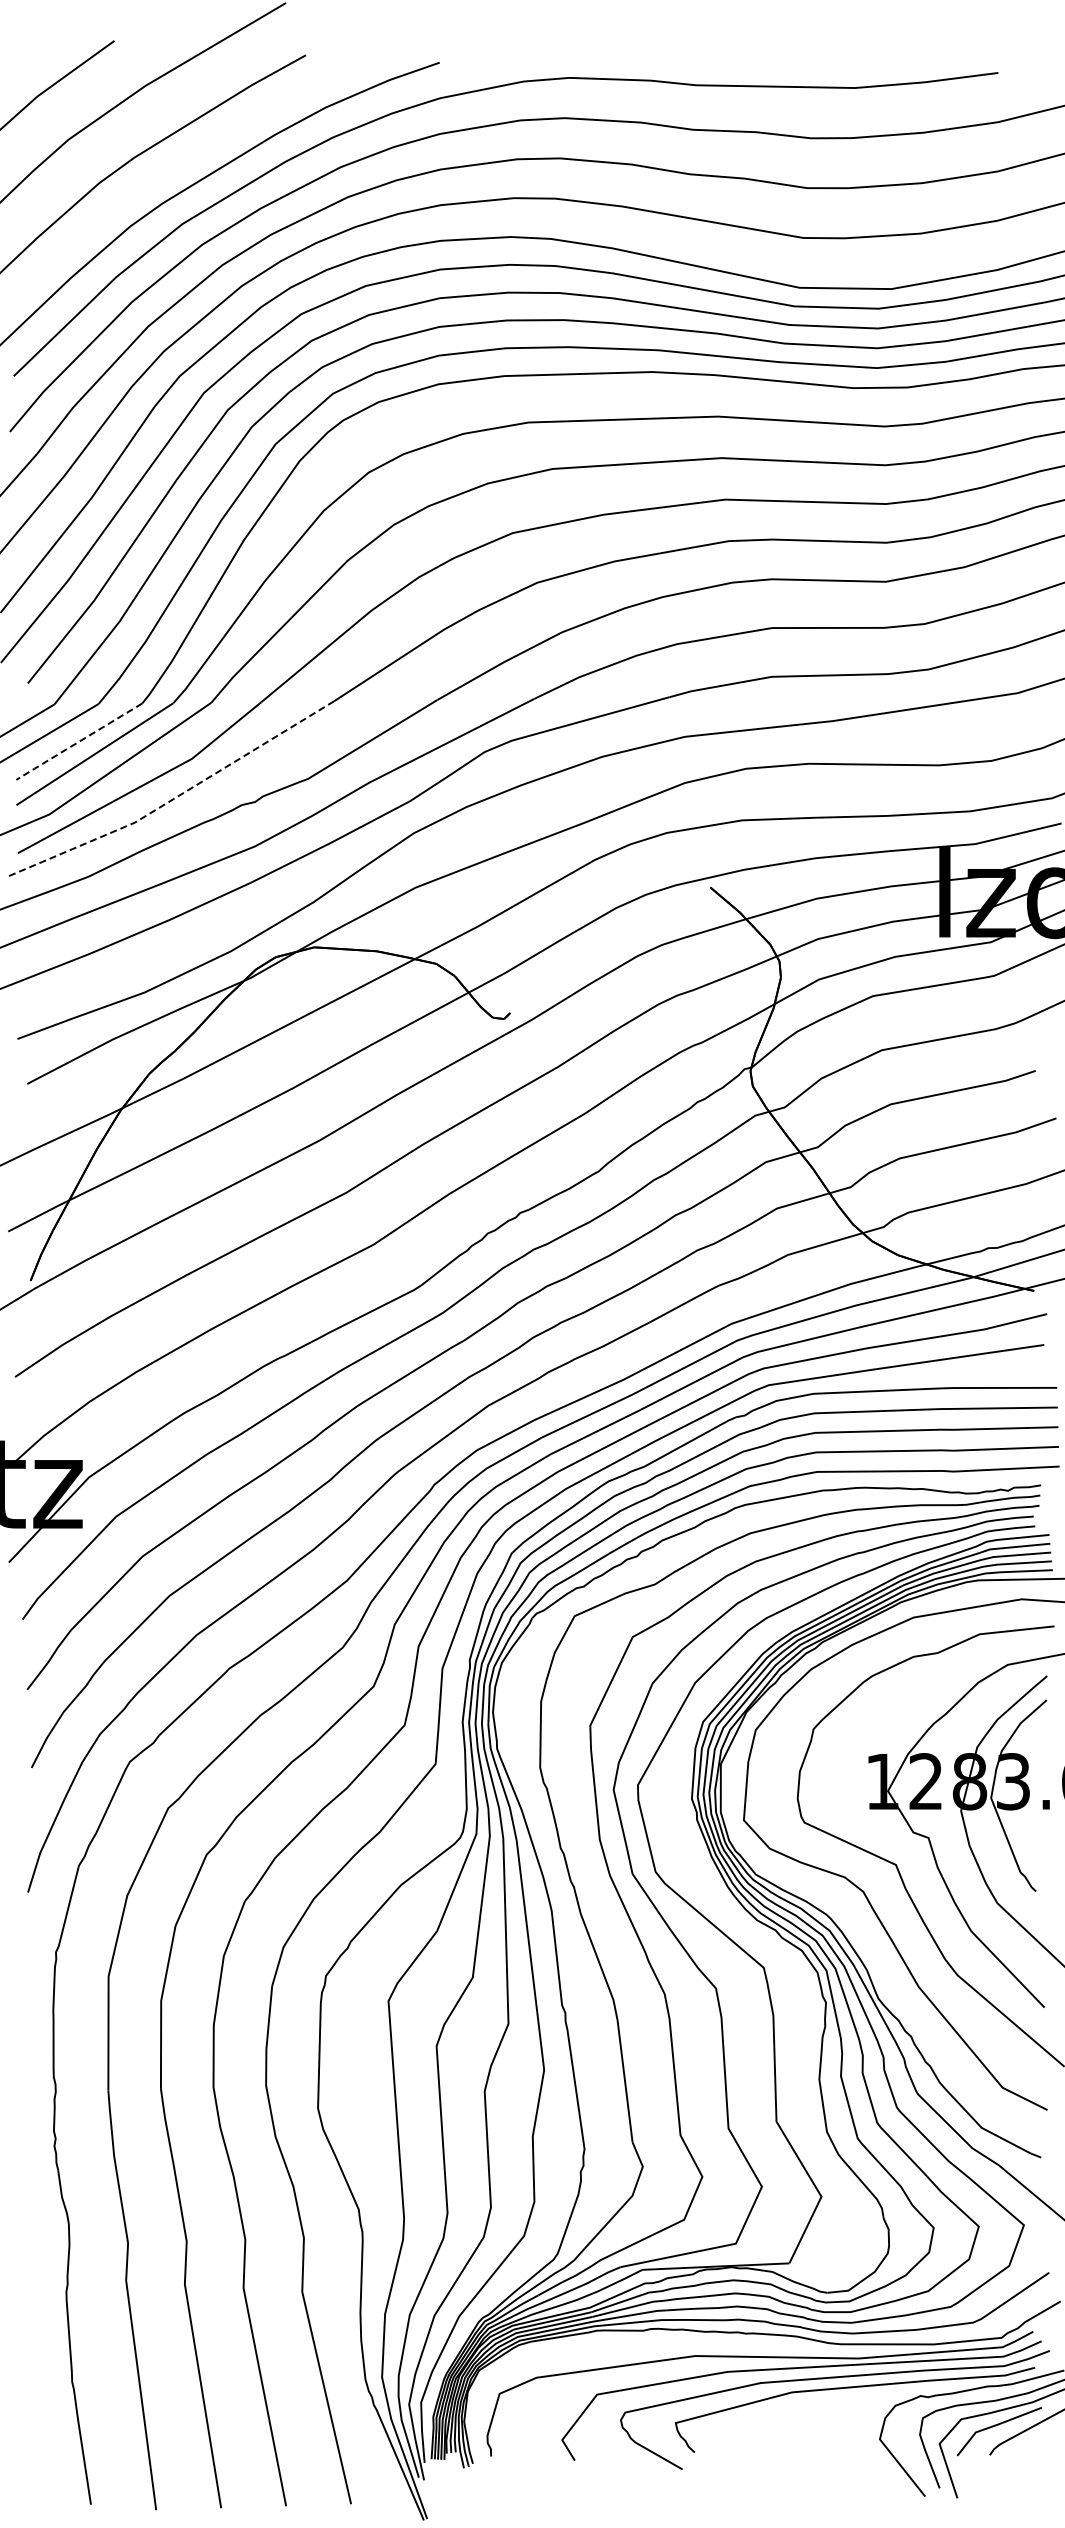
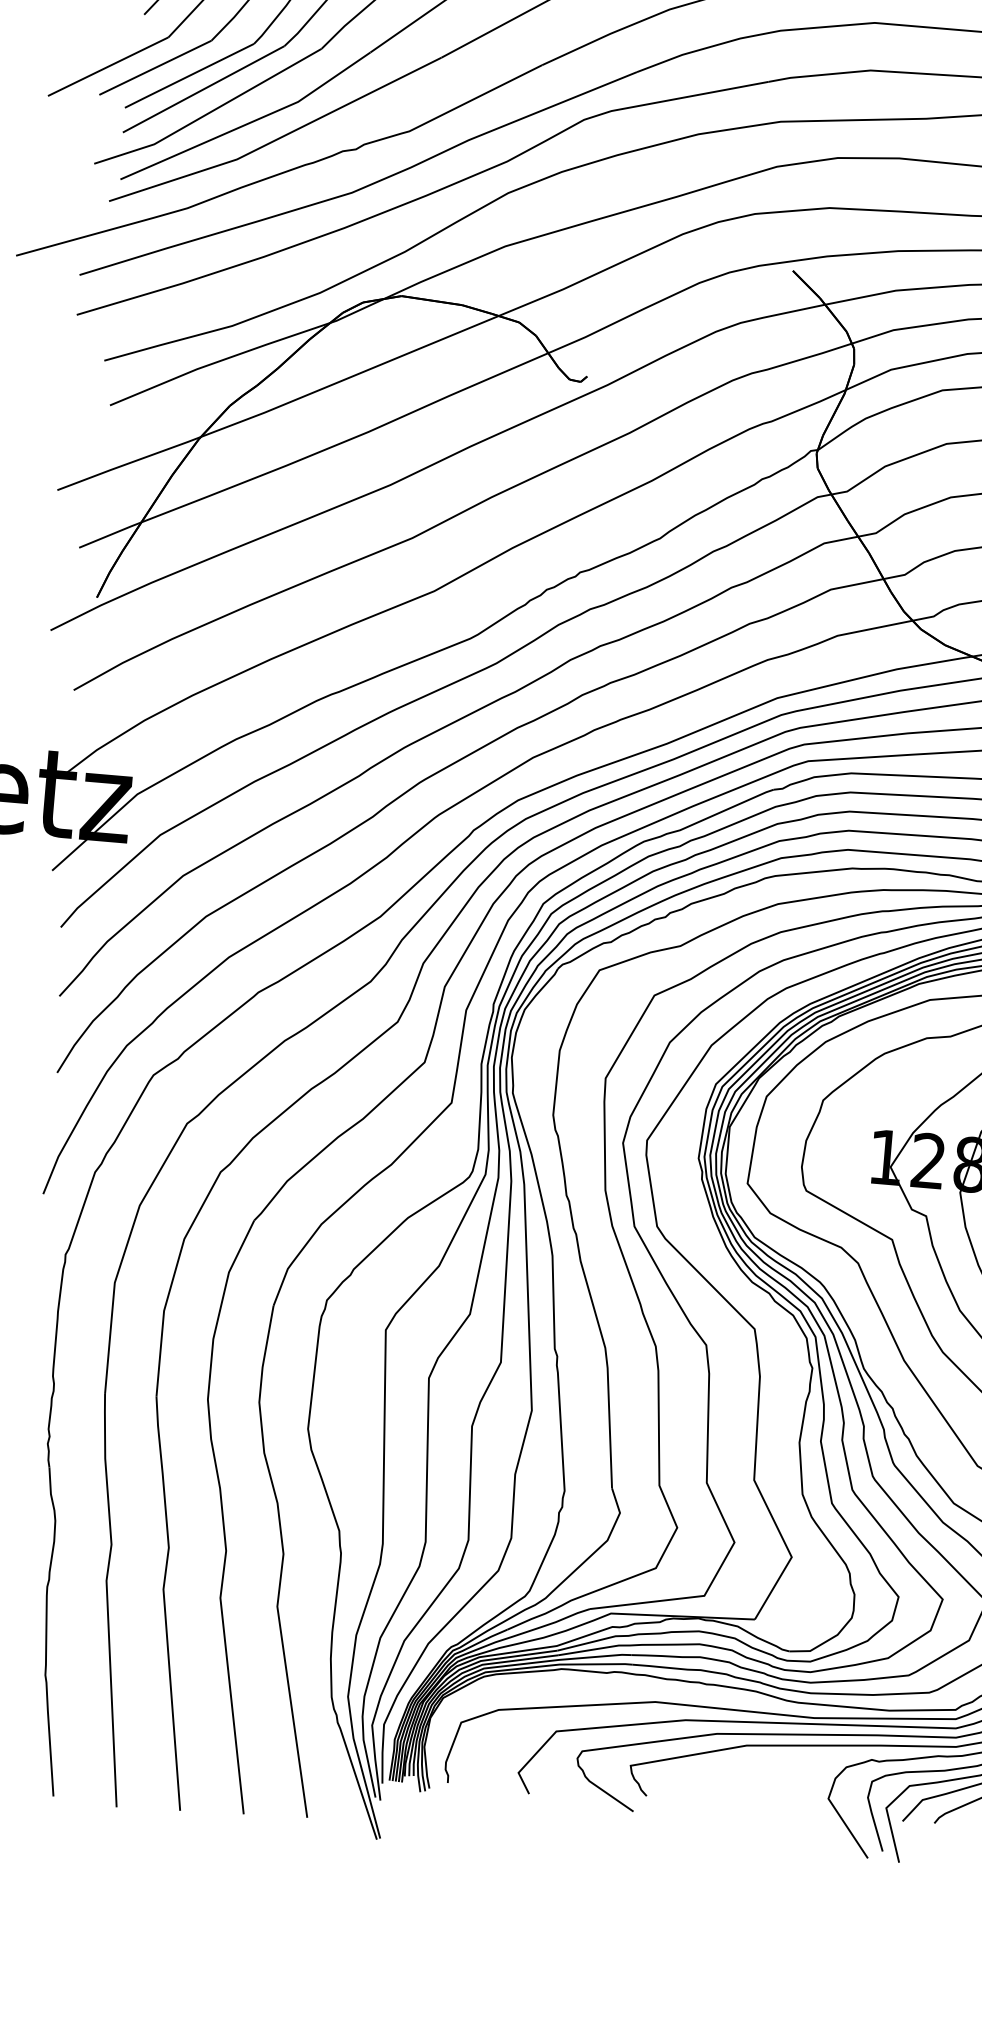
line: (78, 742) -> (188, 76), dashed -> solid
line: (174, 798) -> (277, 139), dashed -> solid

